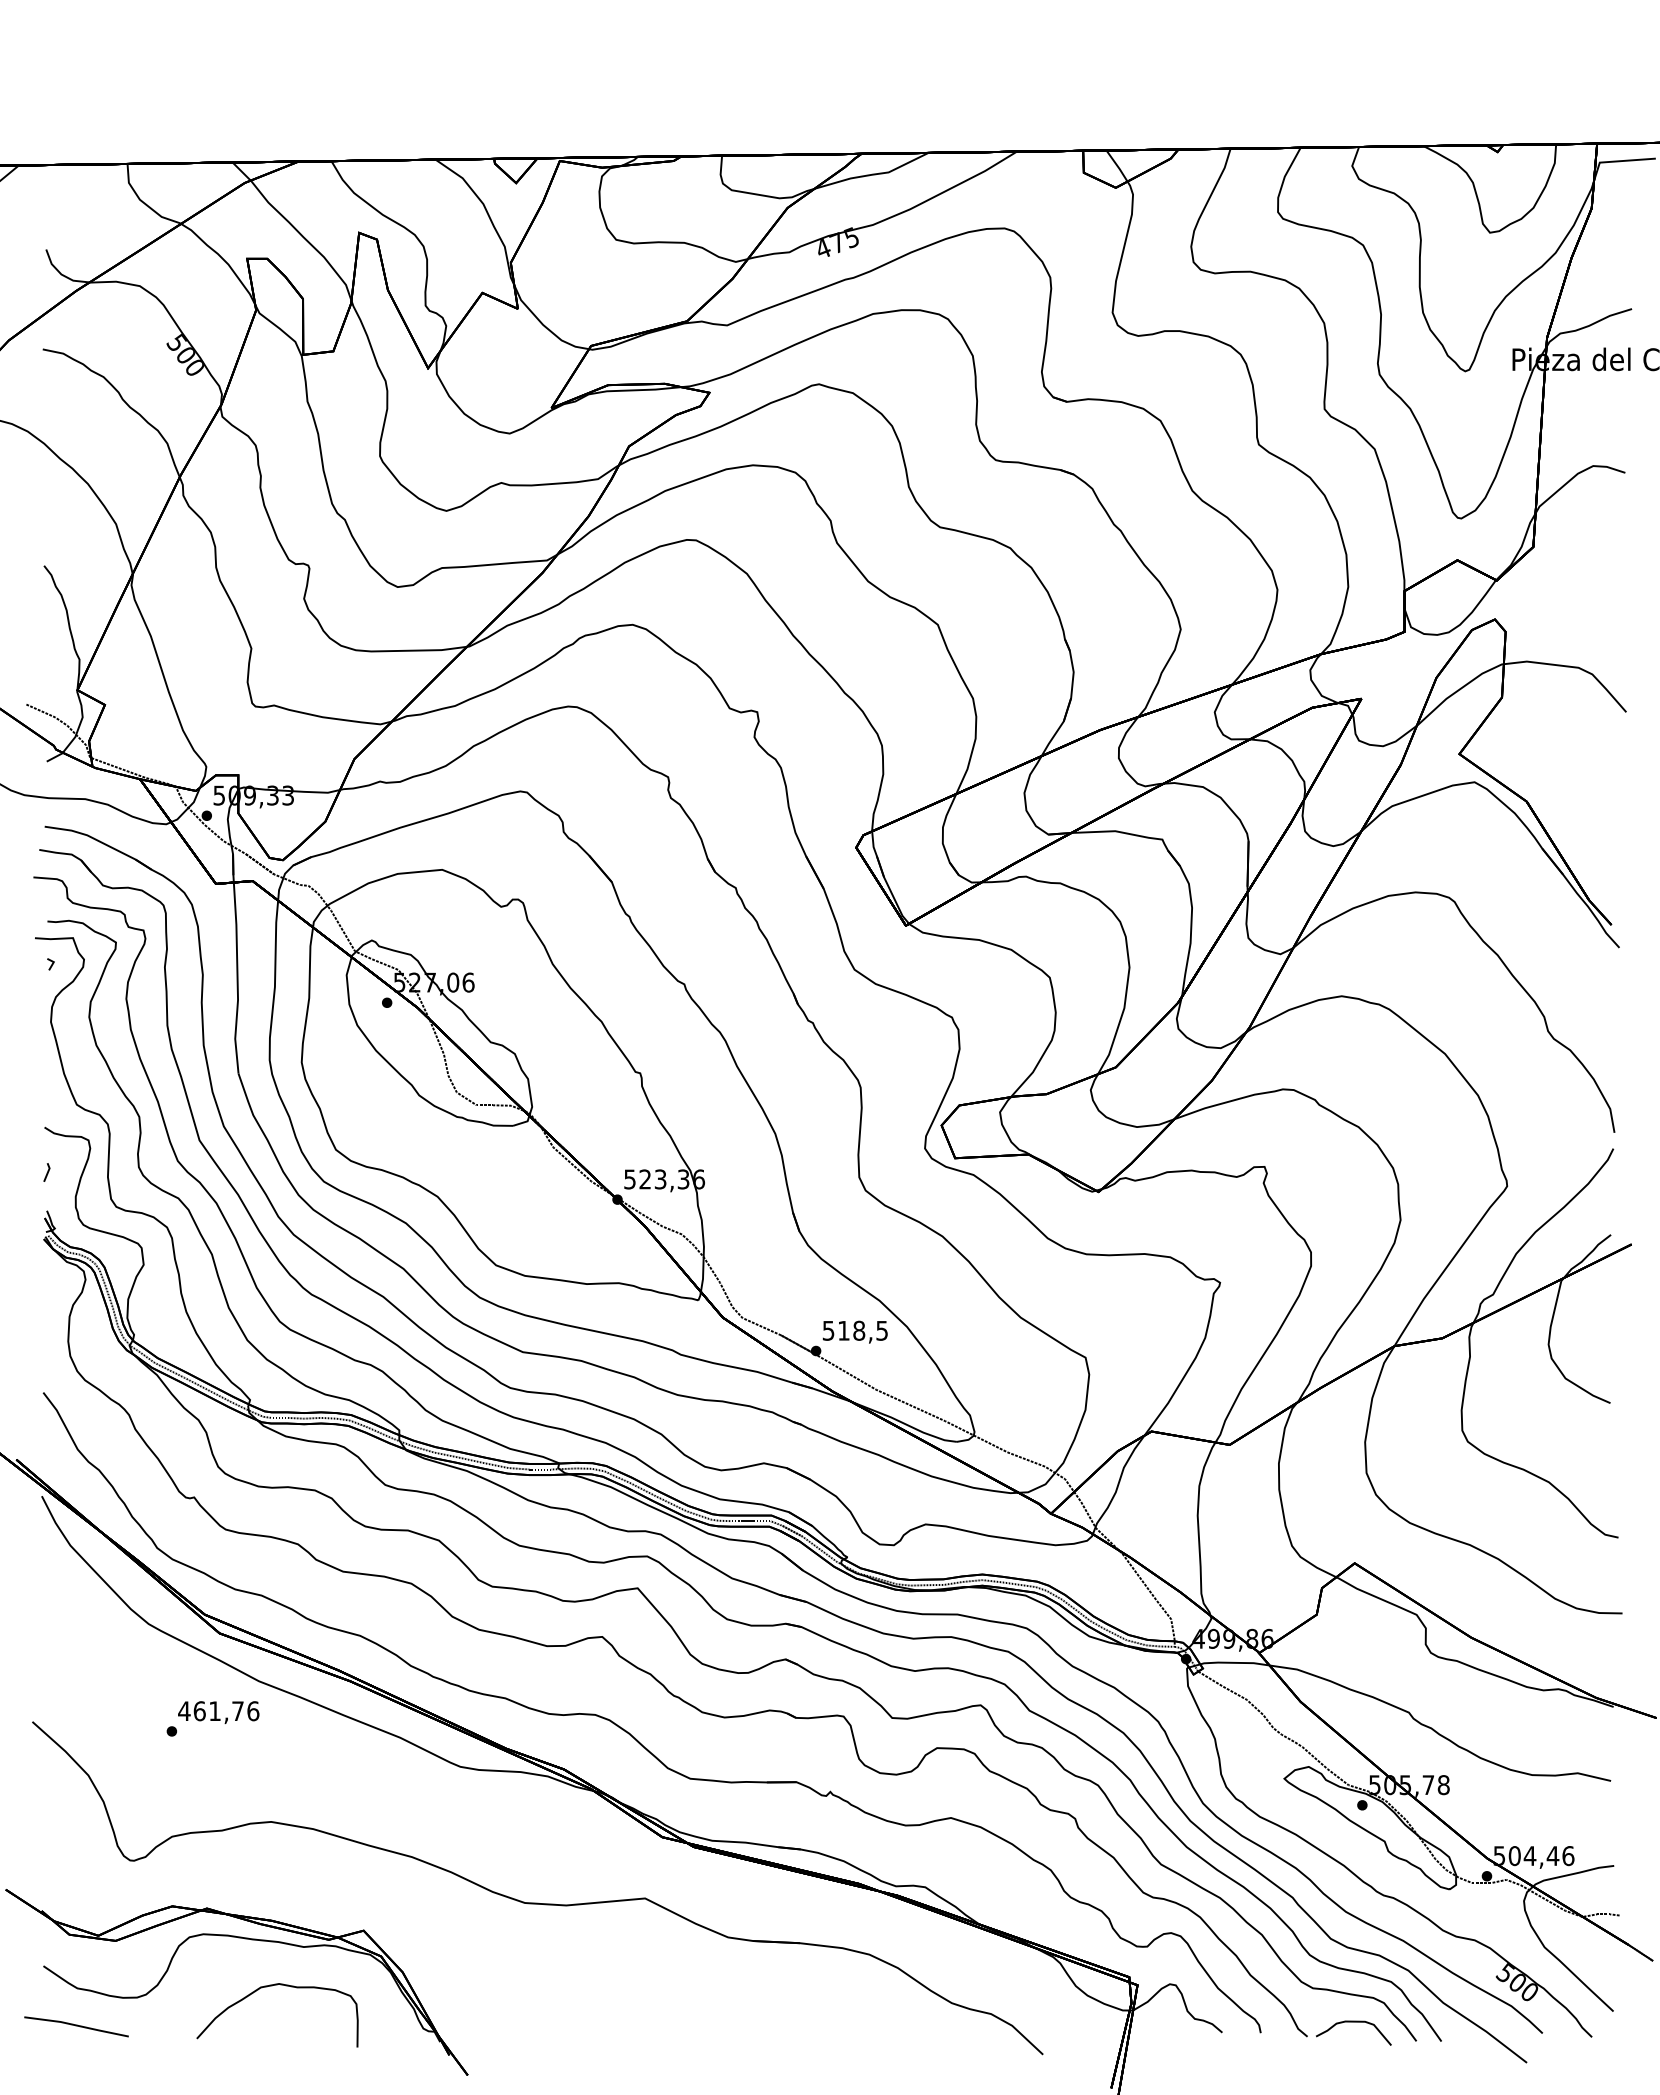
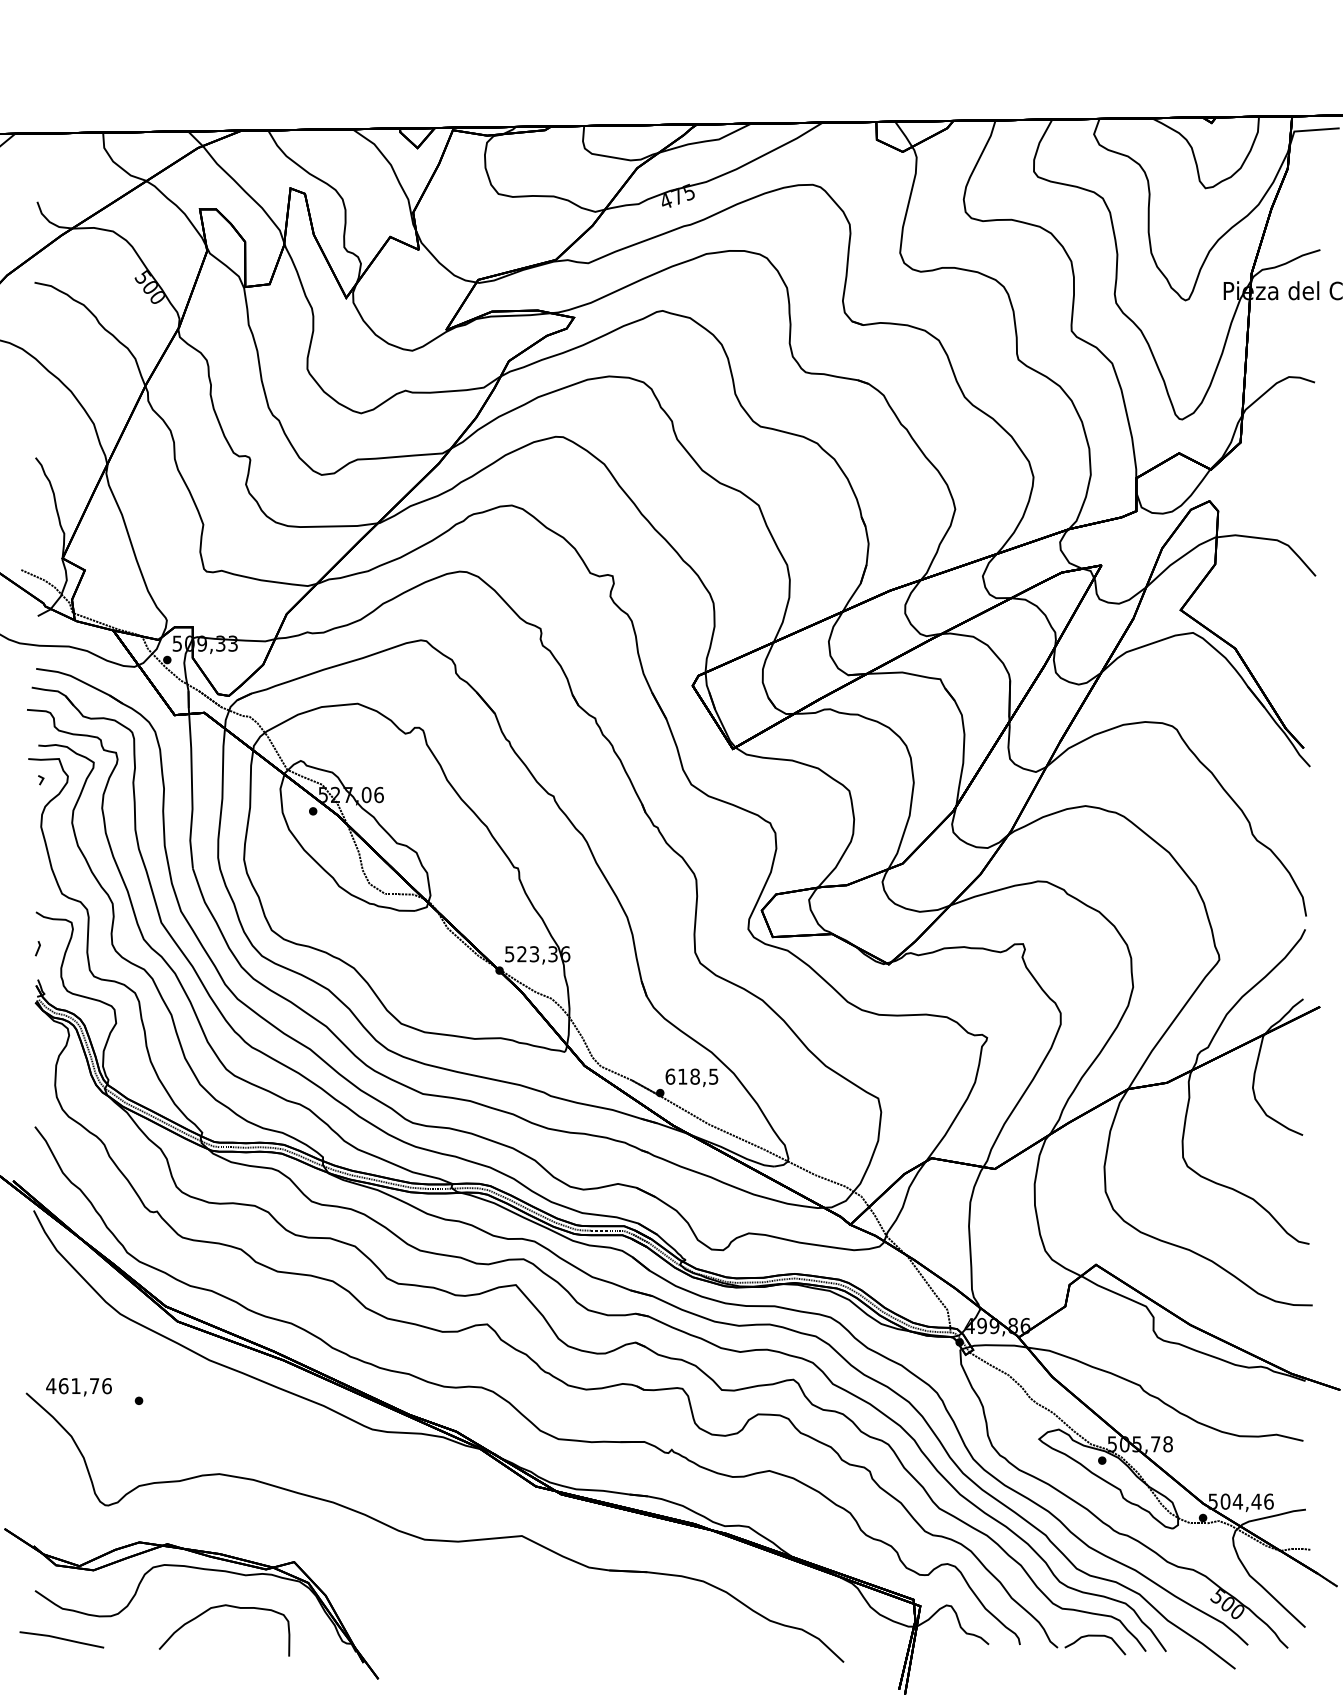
text: (828, 1330) -> (670, 1076), 518,5 -> 618,5
text: (218, 1712) -> (78, 1387), moved

